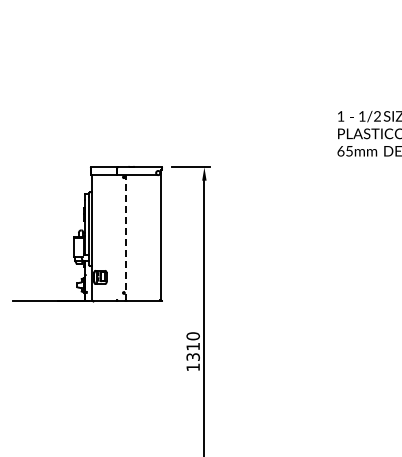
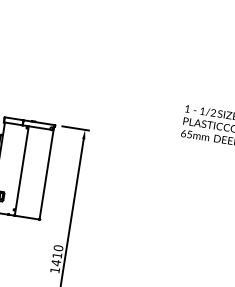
line: (125, 237) -> (21, 170), dashed -> solid
text: (192, 356) -> (55, 262), 1310 -> 1410

